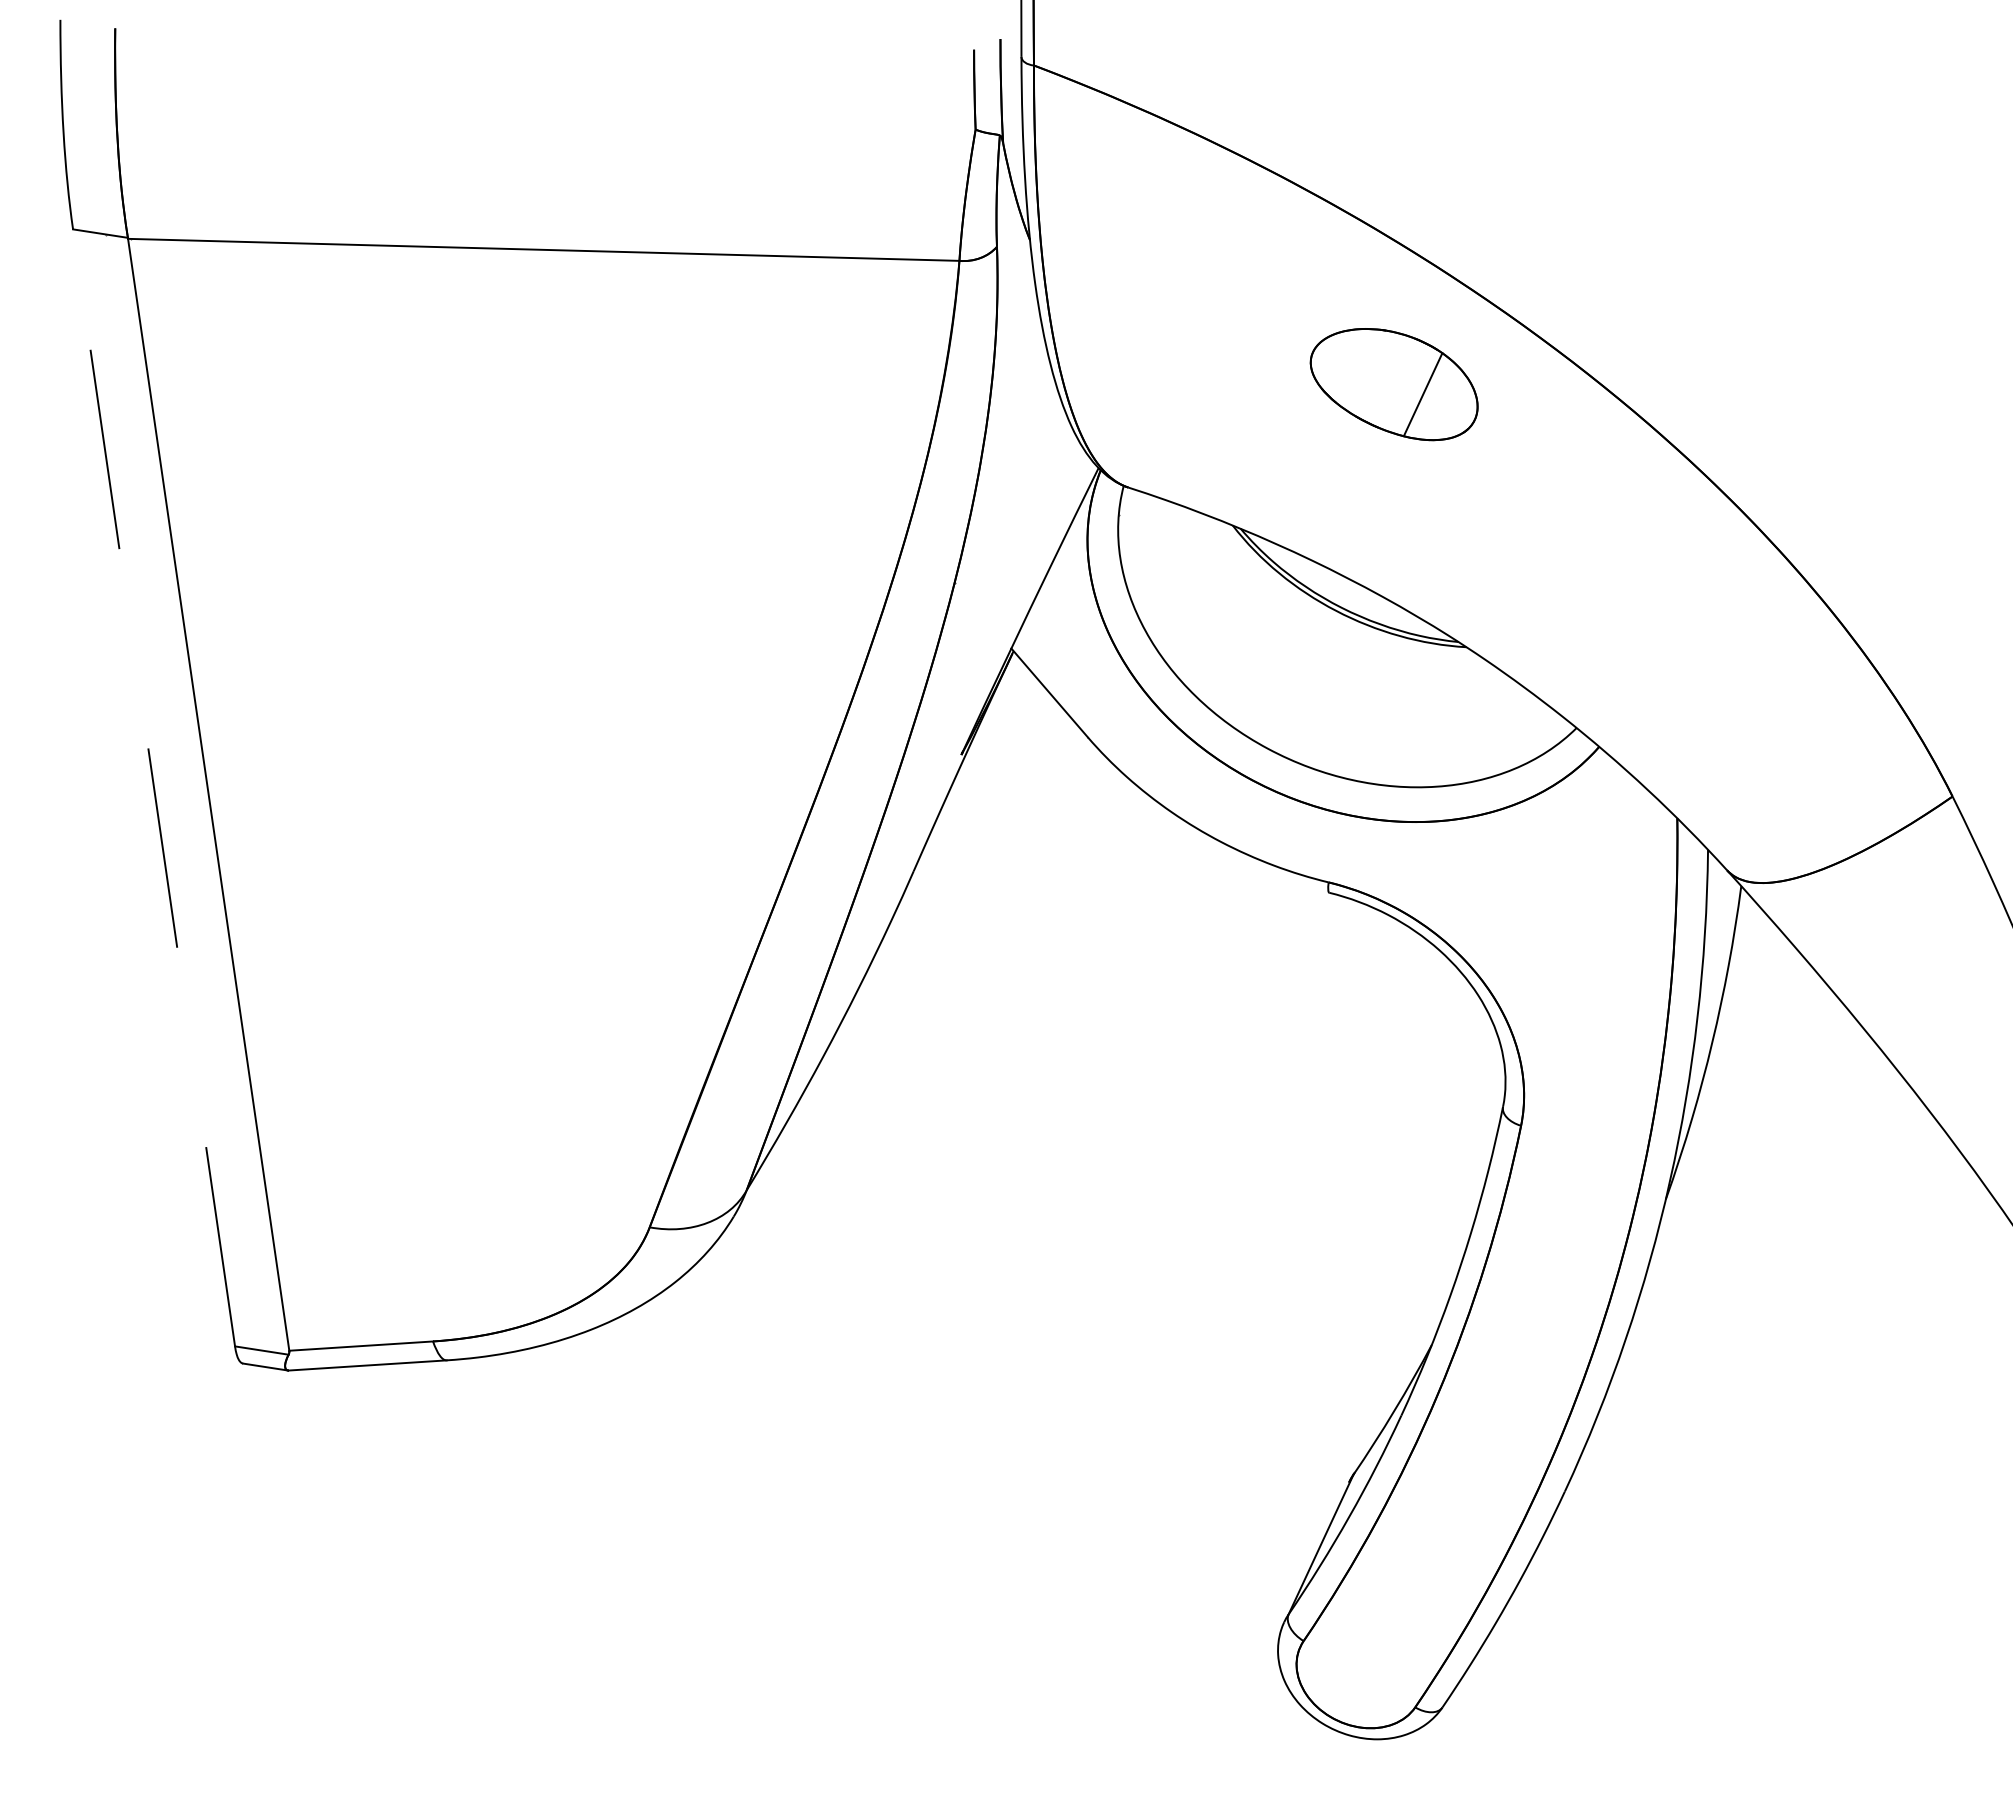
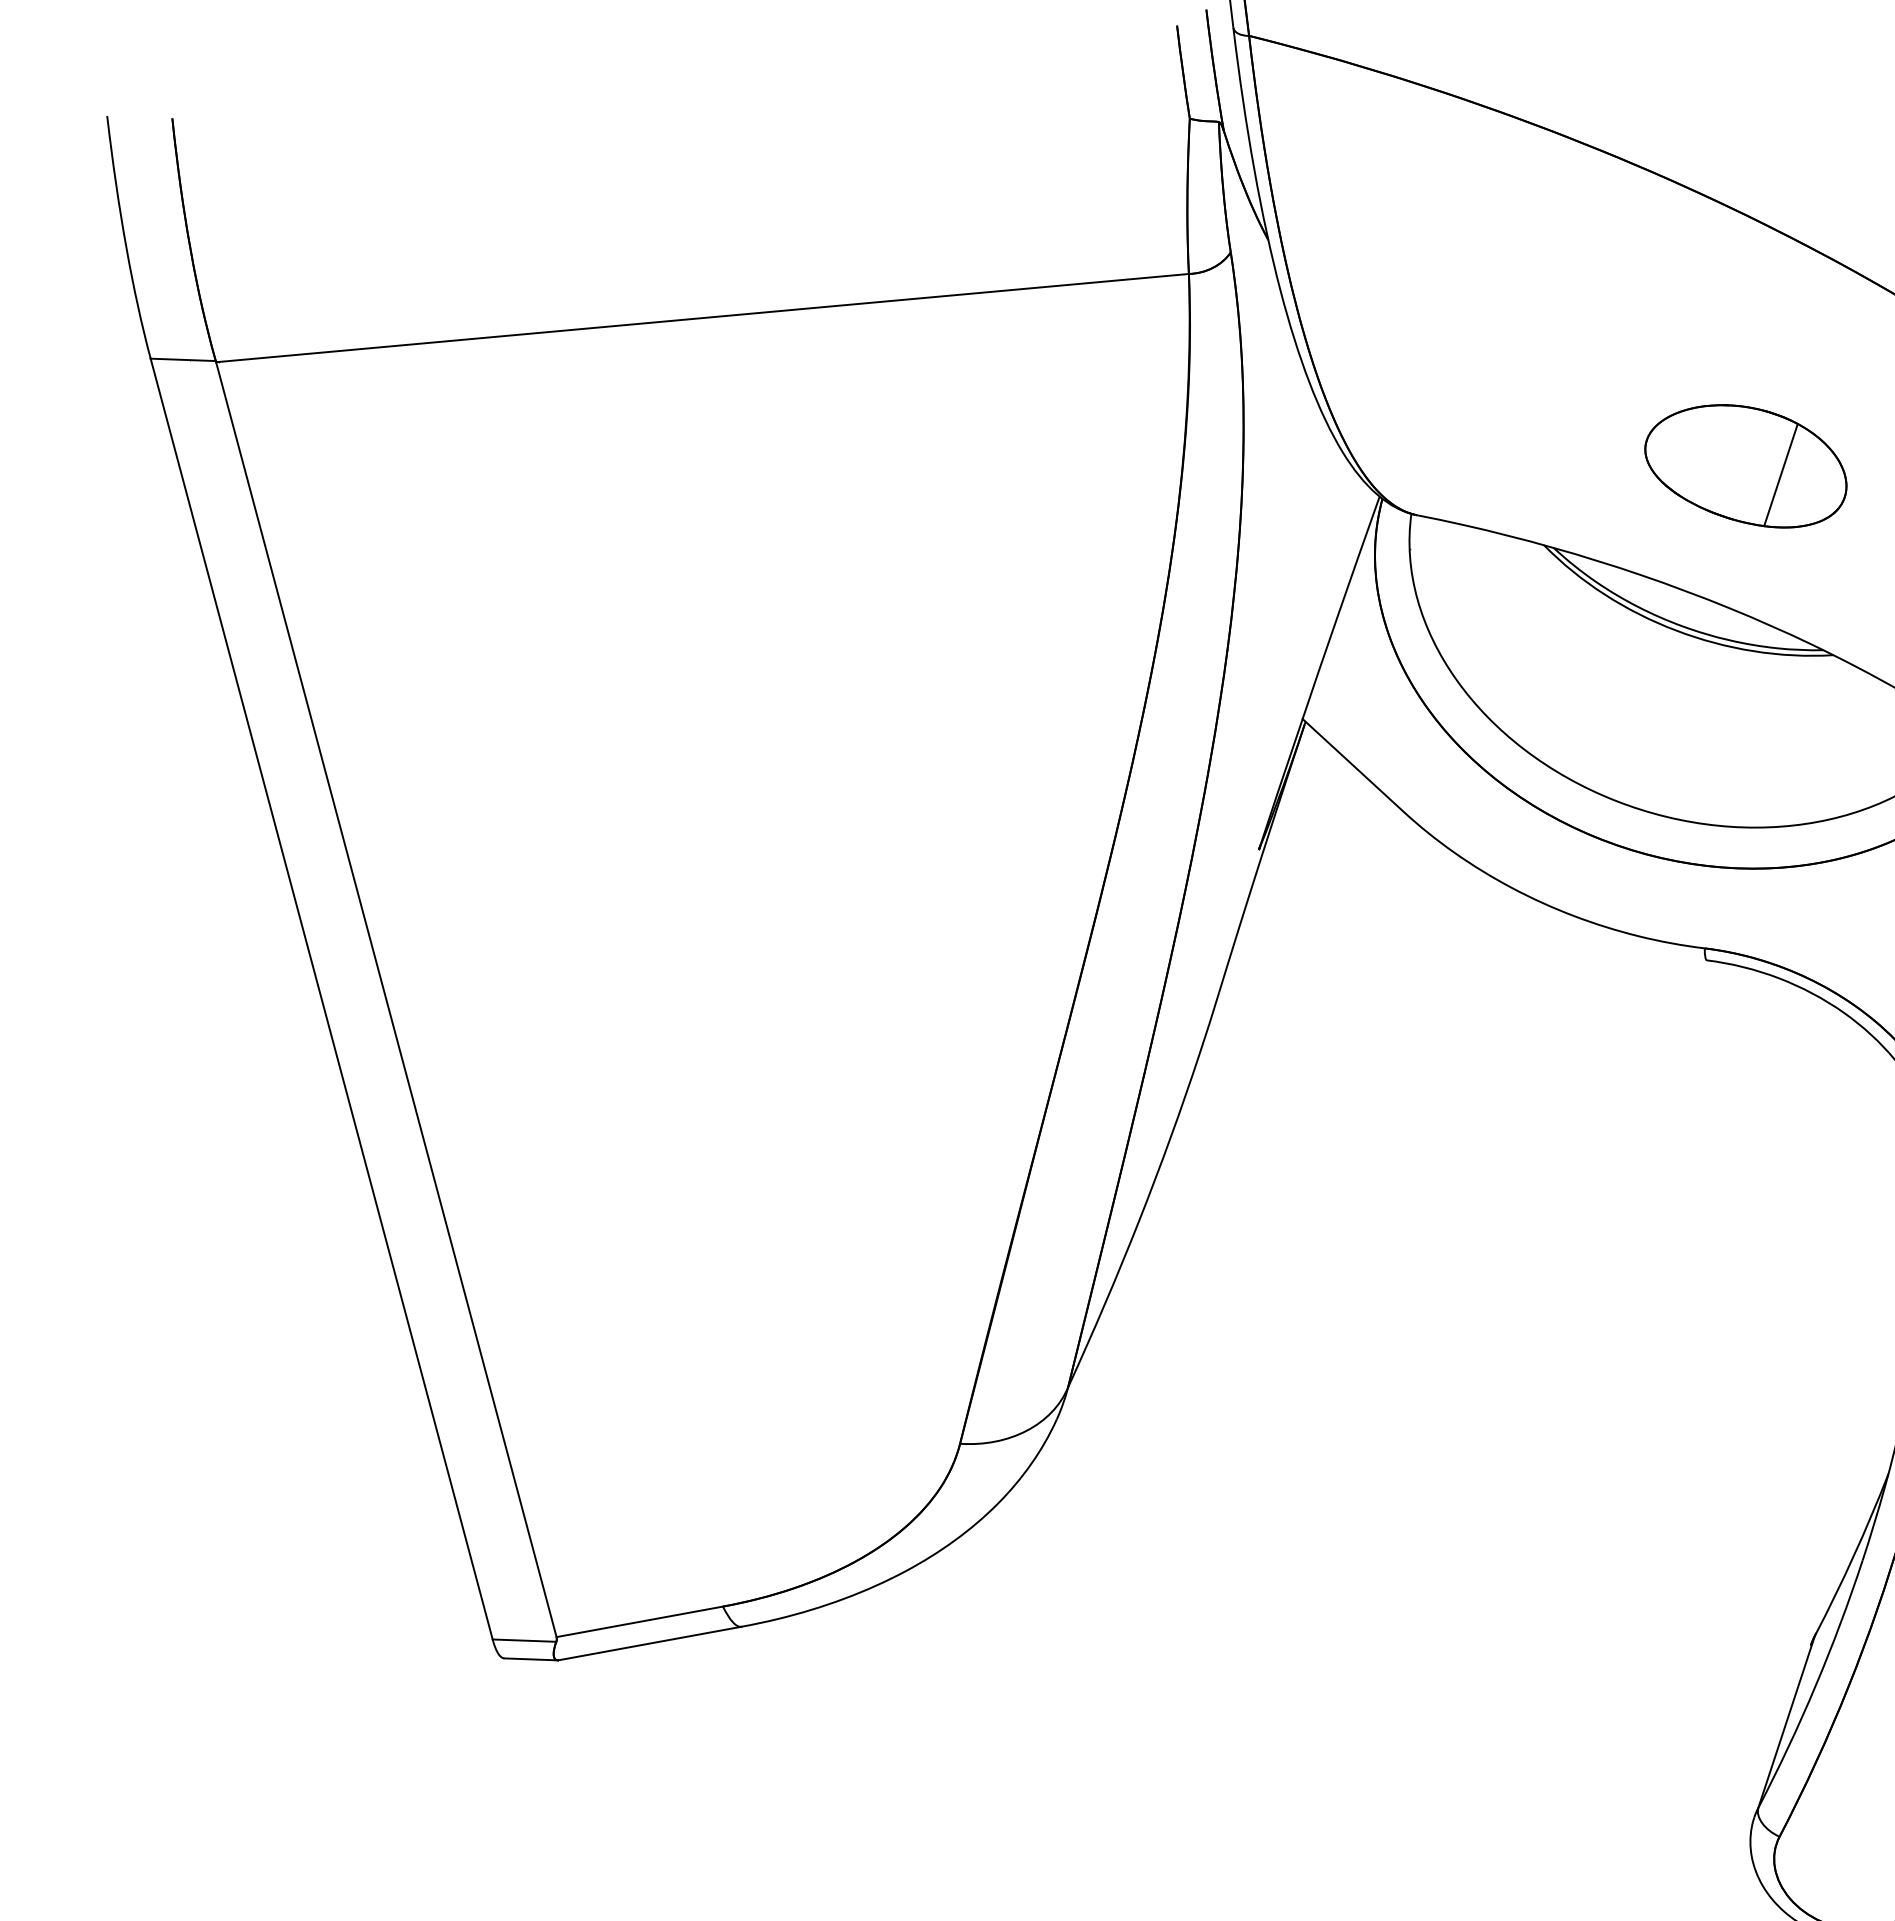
part: (1393, 384) -> (1745, 467), moved
line: (153, 787) -> (320, 998), dashed -> solid

